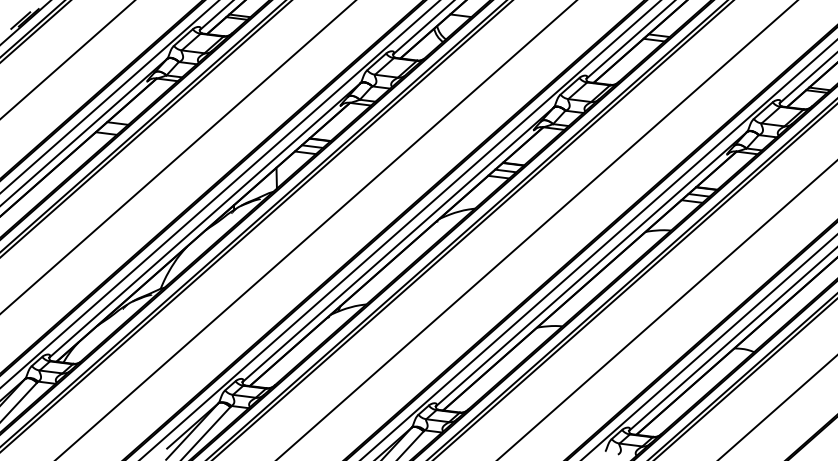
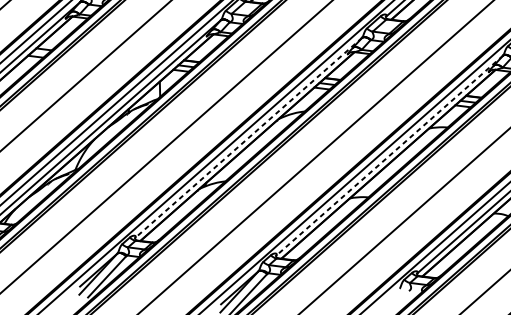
line: (398, 244) -> (248, 137), solid -> dashed
line: (591, 269) -> (389, 155), solid -> dashed

